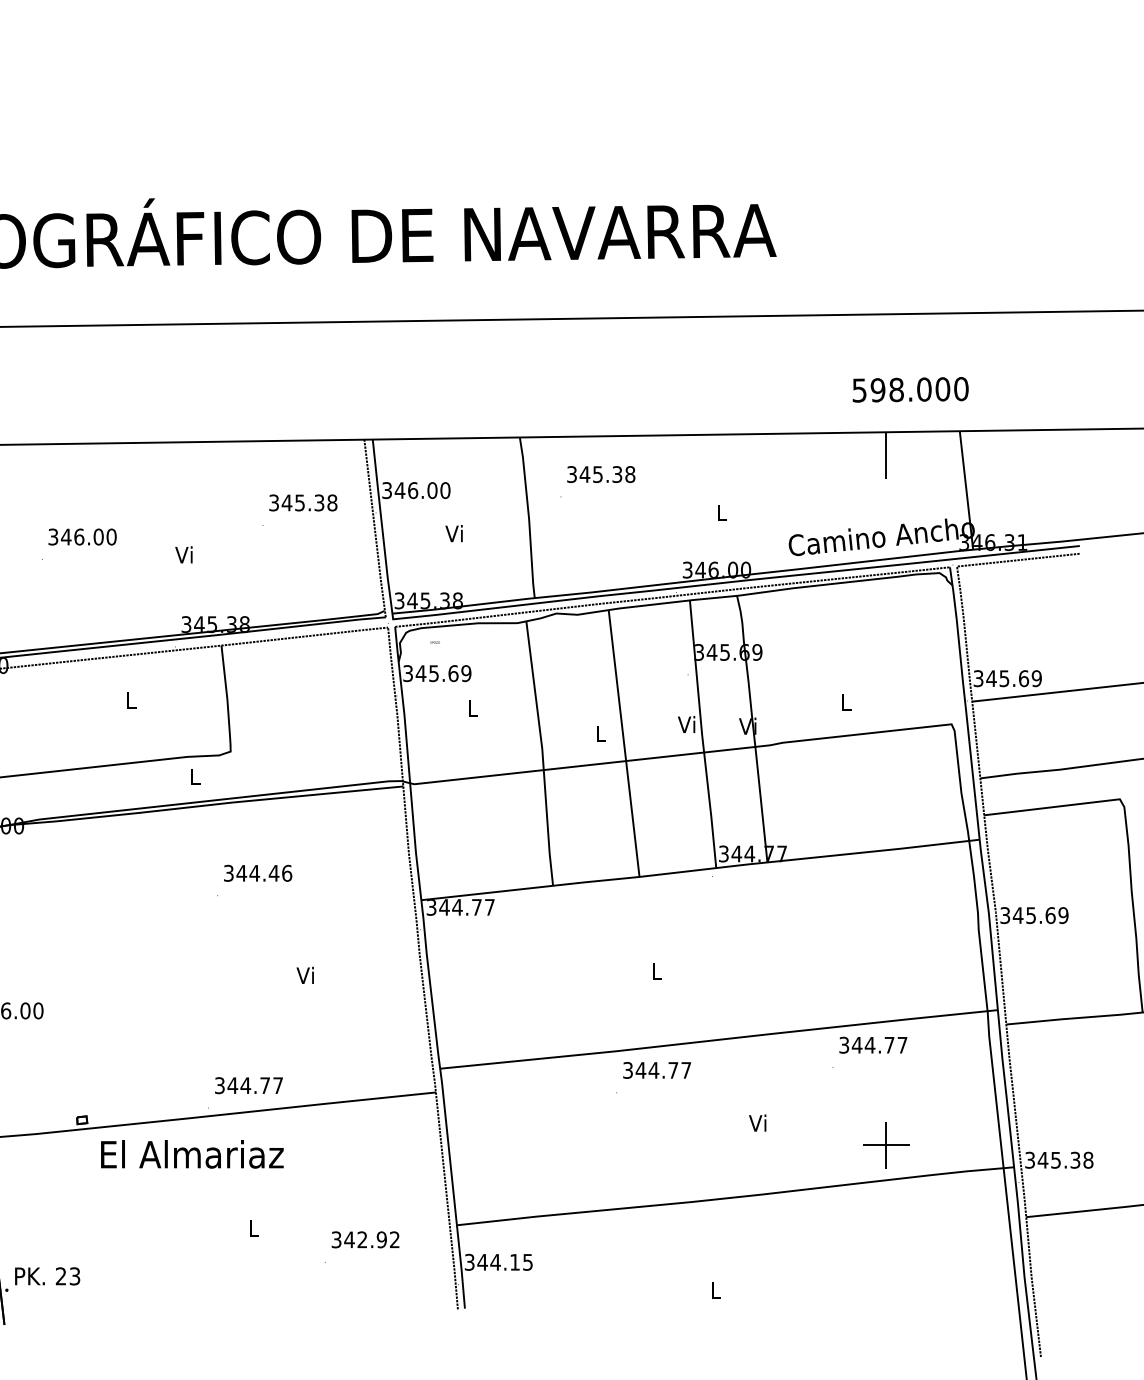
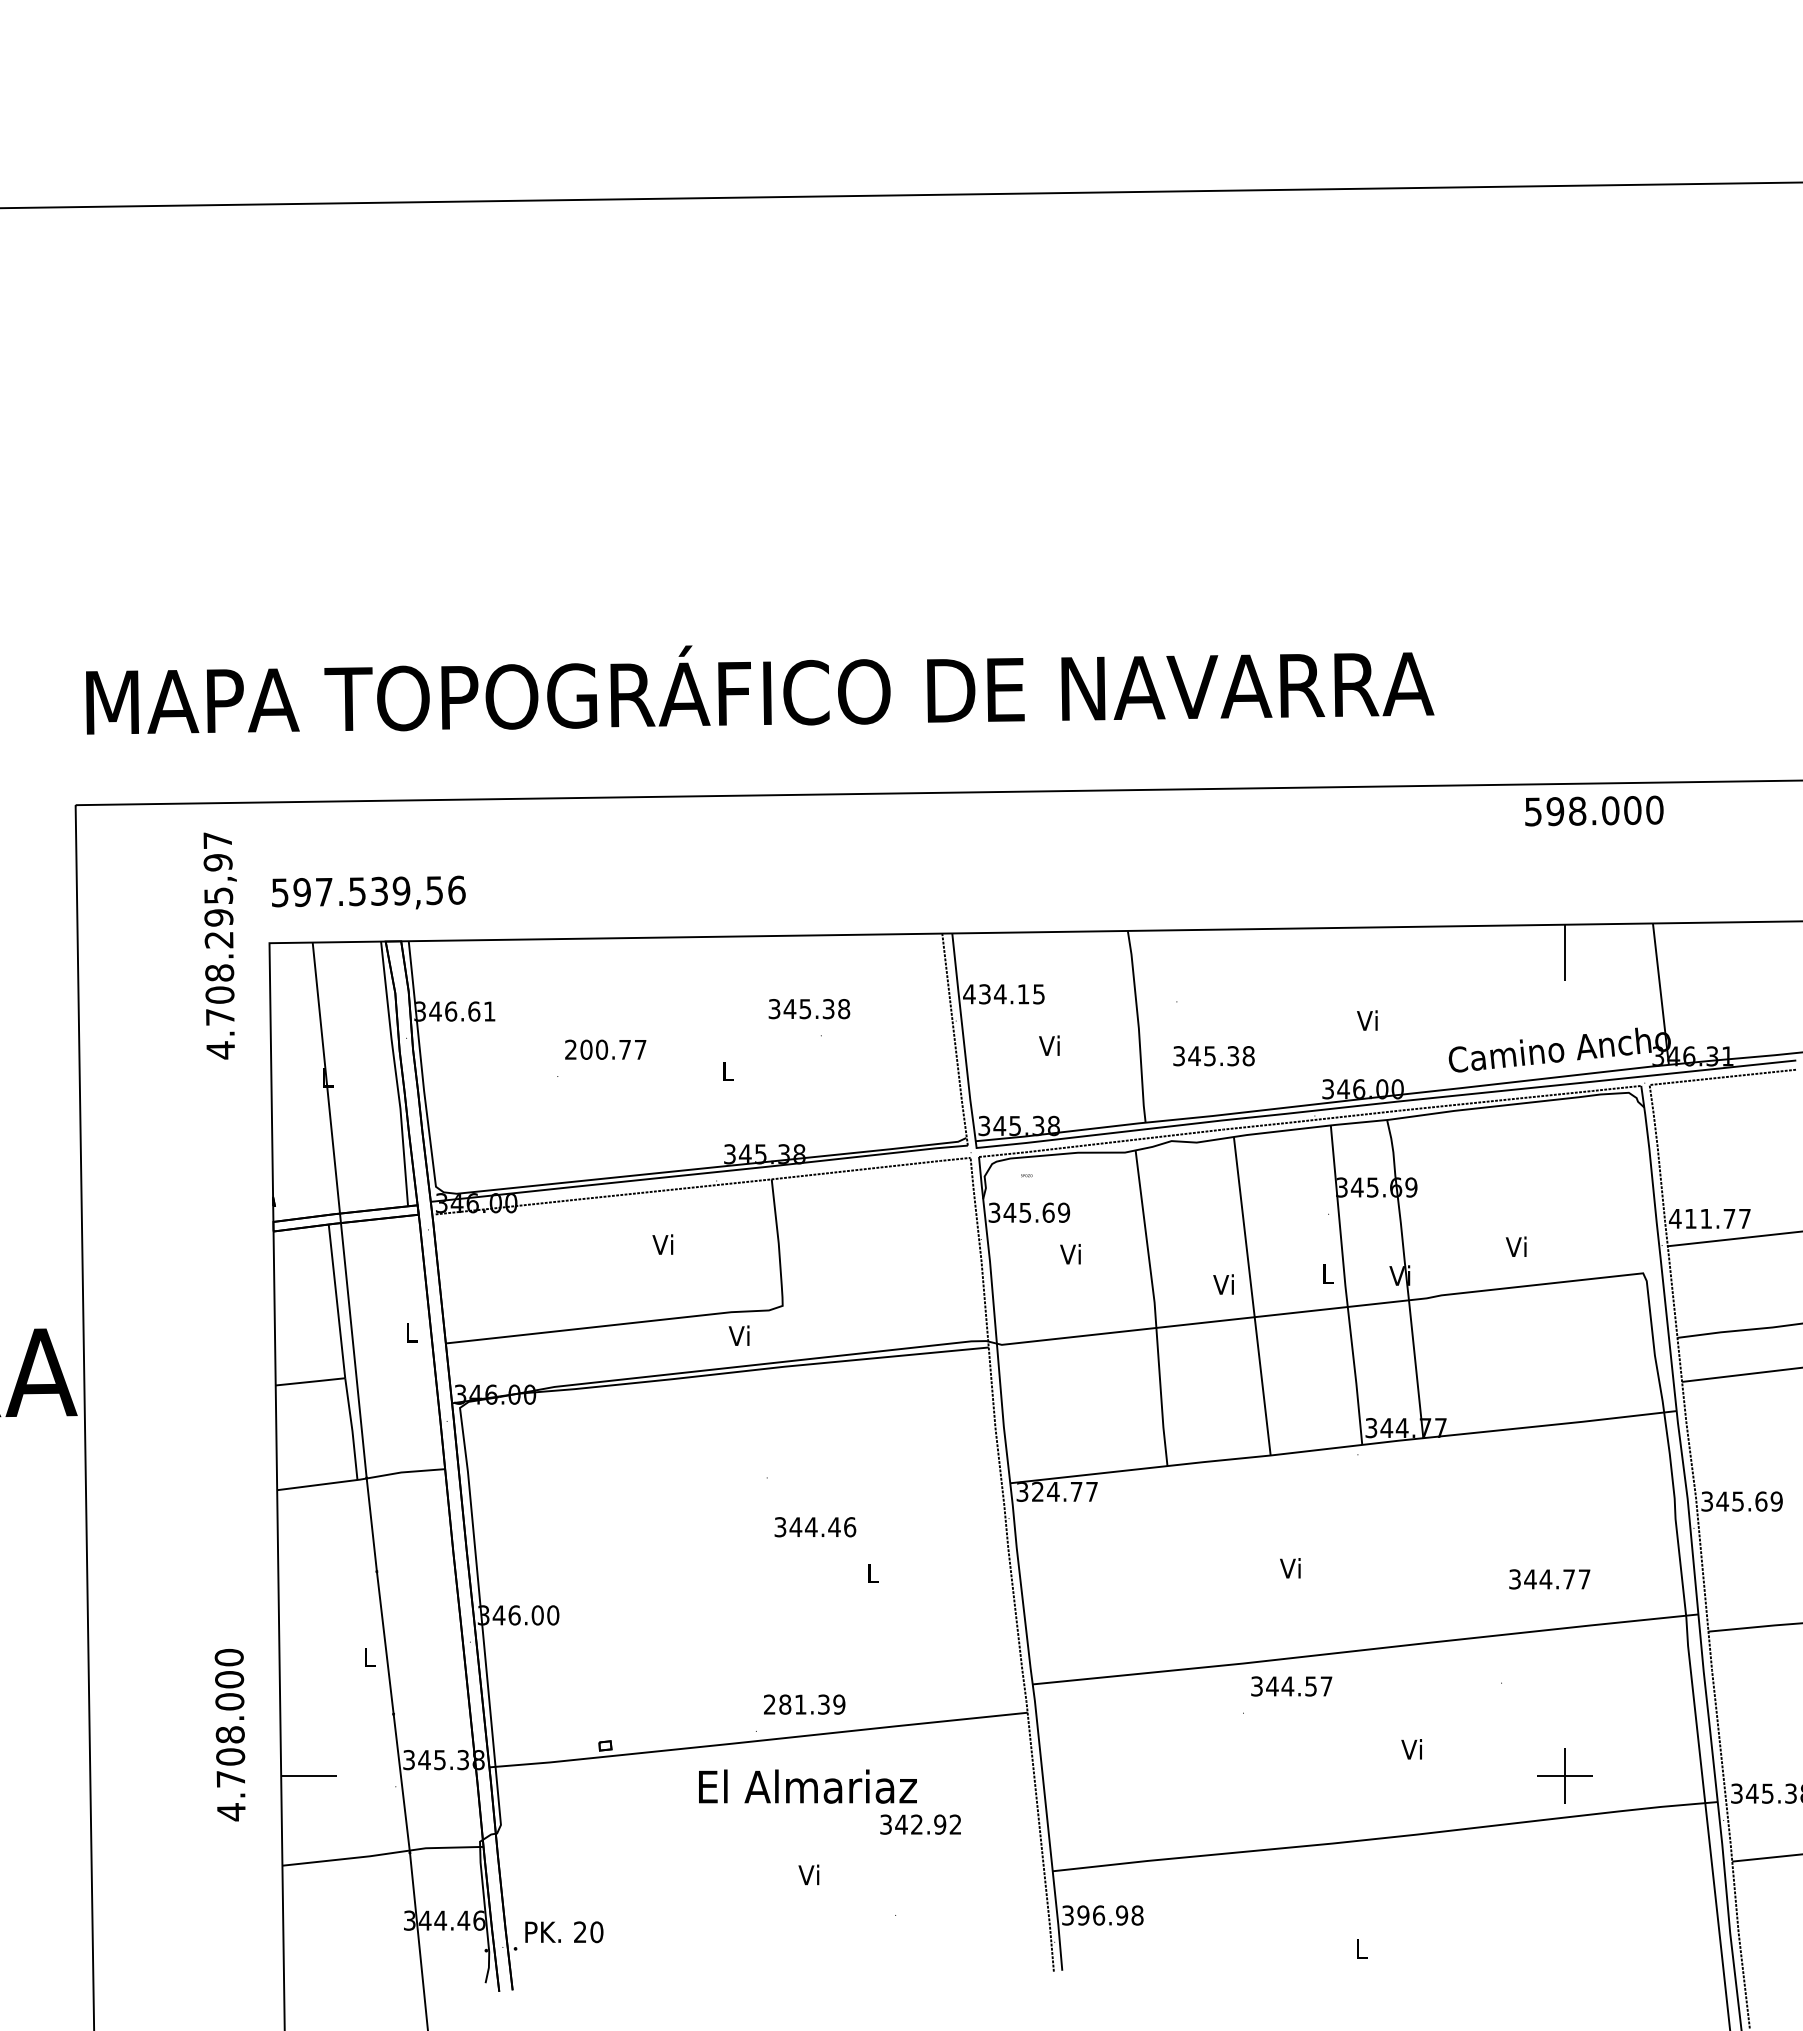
text: (910, 389) -> (1594, 810), moved
text: (600, 474) -> (1213, 1056), moved
text: (416, 490) -> (1004, 994), 346.00 -> 434.15
text: (303, 503) -> (809, 1009), moved
text: (720, 512) -> (1367, 1020), L -> Vi
text: (82, 536) -> (605, 1049), 346.00 -> 200.77
text: (183, 554) -> (726, 1070), Vi -> L
text: (1007, 678) -> (1709, 1218), 345.69 -> 411.77
text: (129, 700) -> (662, 1244), L -> Vi
text: (844, 701) -> (1515, 1246), L -> Vi
text: (471, 708) -> (1070, 1254), L -> Vi
text: (686, 724) -> (1326, 1273), Vi -> L
text: (599, 733) -> (1223, 1284), L -> Vi
text: (193, 776) -> (738, 1335), L -> Vi
text: (258, 873) -> (815, 1527), moved
text: (444, 907) -> (1037, 1491), 344.77 -> 324.77
text: (656, 971) -> (1290, 1568), L -> Vi
text: (305, 974) -> (871, 1572), Vi -> L
text: (873, 1045) -> (1549, 1579), moved
text: (672, 1070) -> (1310, 1686), 344.77 -> 344.57
text: (248, 1085) -> (804, 1704), 344.77 -> 281.39
text: (191, 1154) -> (807, 1786), moved
text: (252, 1227) -> (808, 1874), L -> Vi
text: (365, 1239) -> (920, 1824), moved
text: (505, 1262) -> (1110, 1915), 344.15 -> 396.98
text: (74, 1276) -> (596, 1932), 23 -> 20

